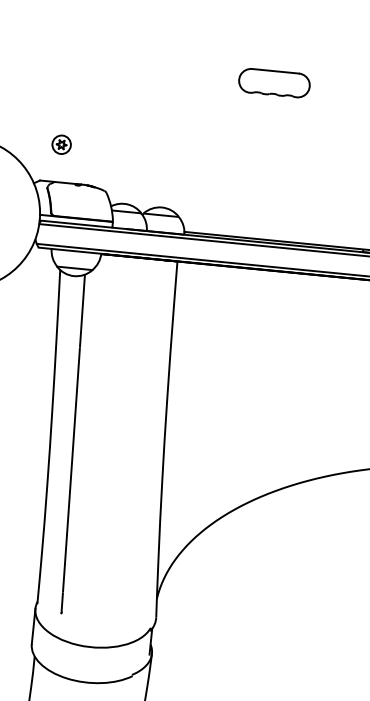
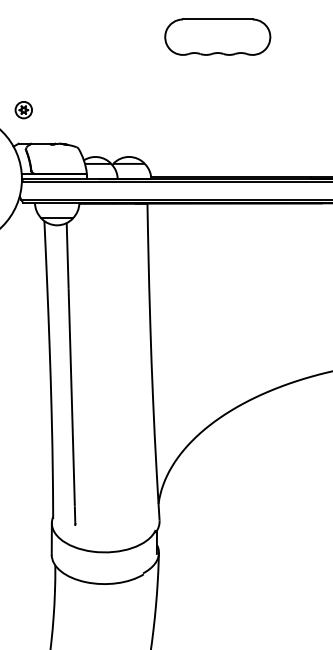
part: (274, 82) -> (217, 36), size x1.67
part: (61, 145) -> (23, 110), moved

